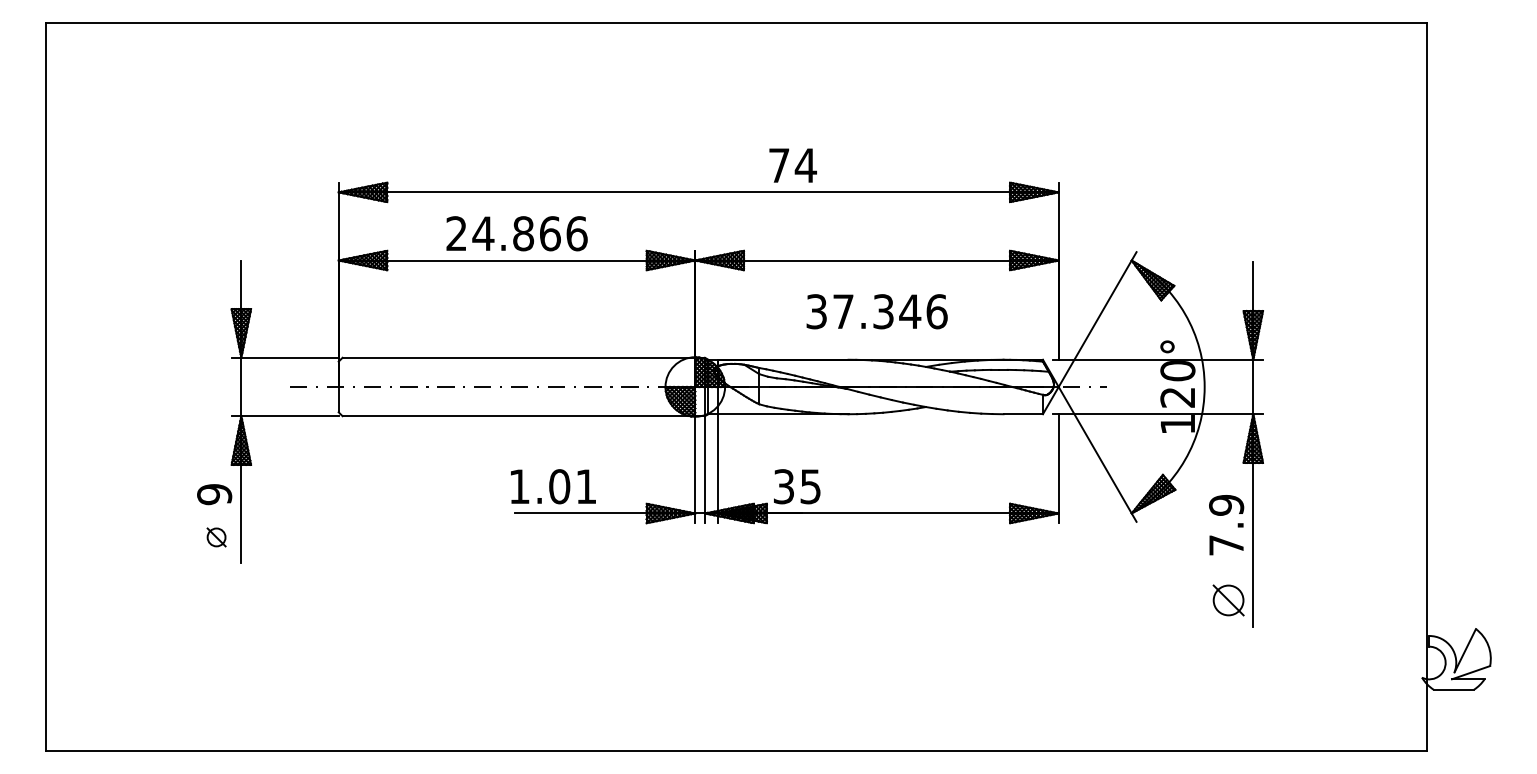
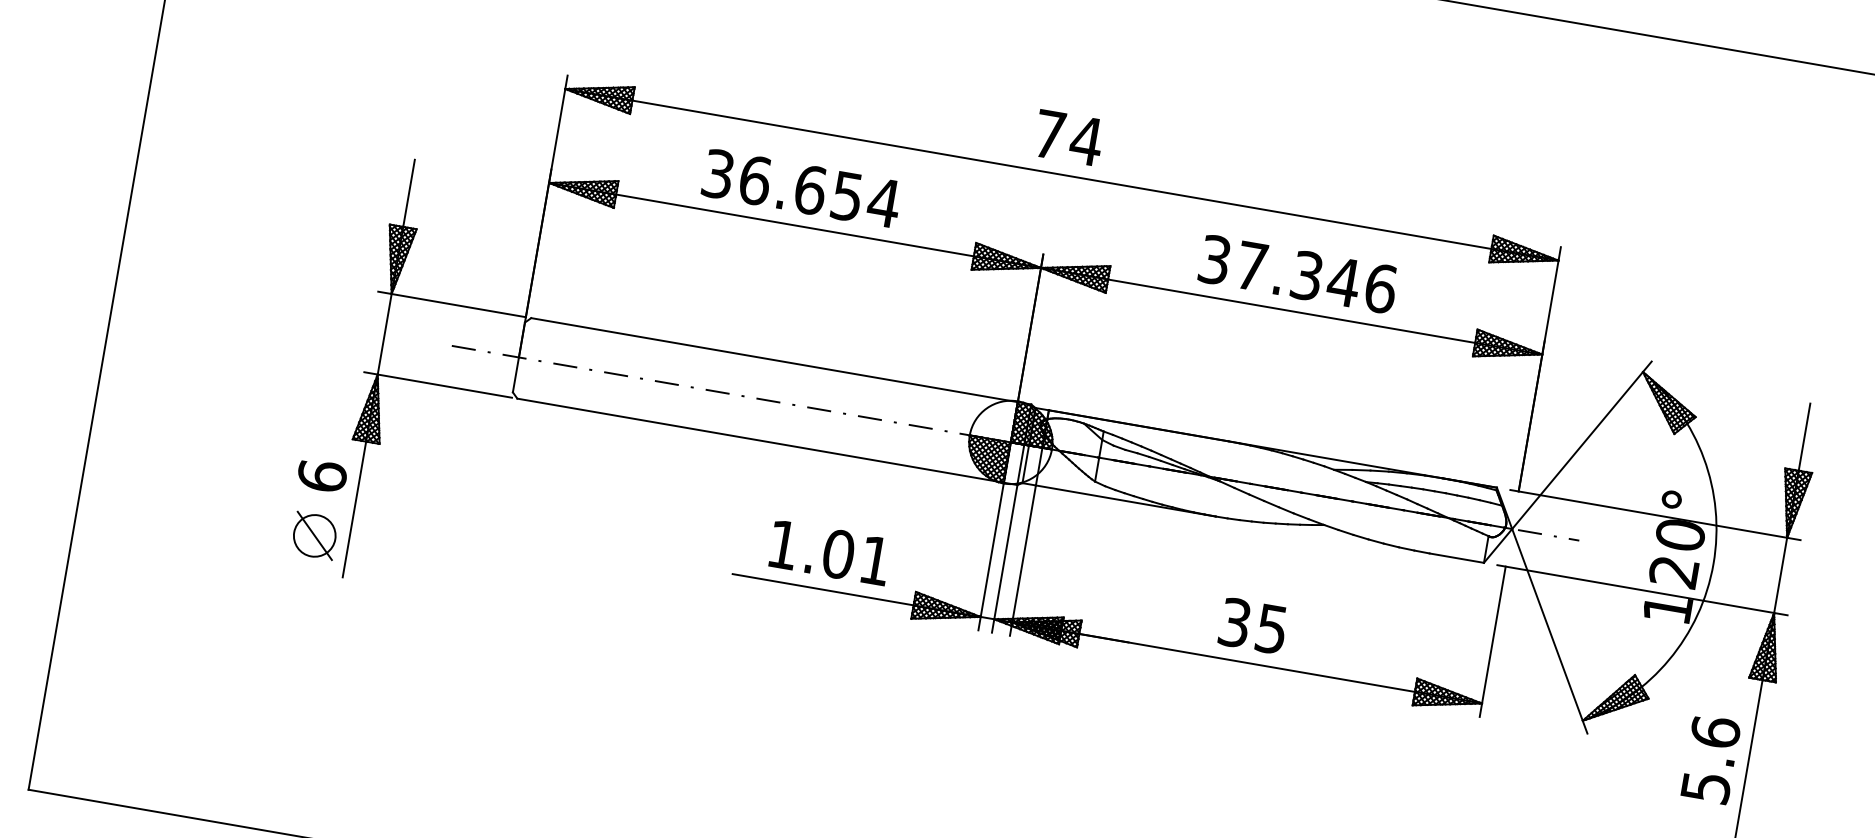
text: (792, 165) -> (1068, 137), moved
text: (517, 233) -> (802, 188), 24.866 -> 36.654
text: (876, 311) -> (1297, 273), moved
text: (553, 486) -> (830, 552), moved
text: (797, 486) -> (1253, 625), moved
text: (214, 494) -> (322, 476), 9 -> 6
text: (1226, 524) -> (1710, 758), 7.9 -> 5.6
part: (216, 537) -> (314, 535), size x1.67

